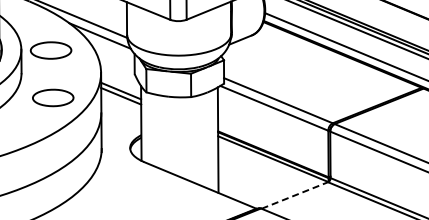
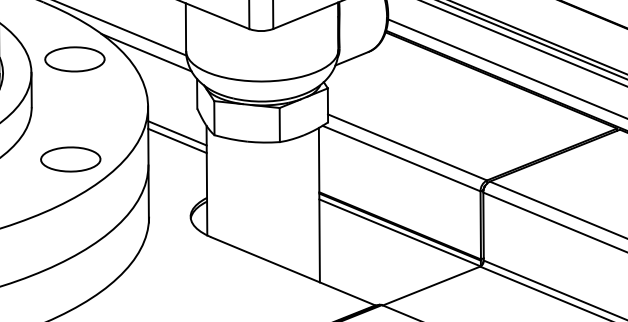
part: (50, 50) -> (74, 59), moved
part: (53, 97) -> (71, 158), moved
line: (294, 195) -> (431, 286), dashed -> solid

